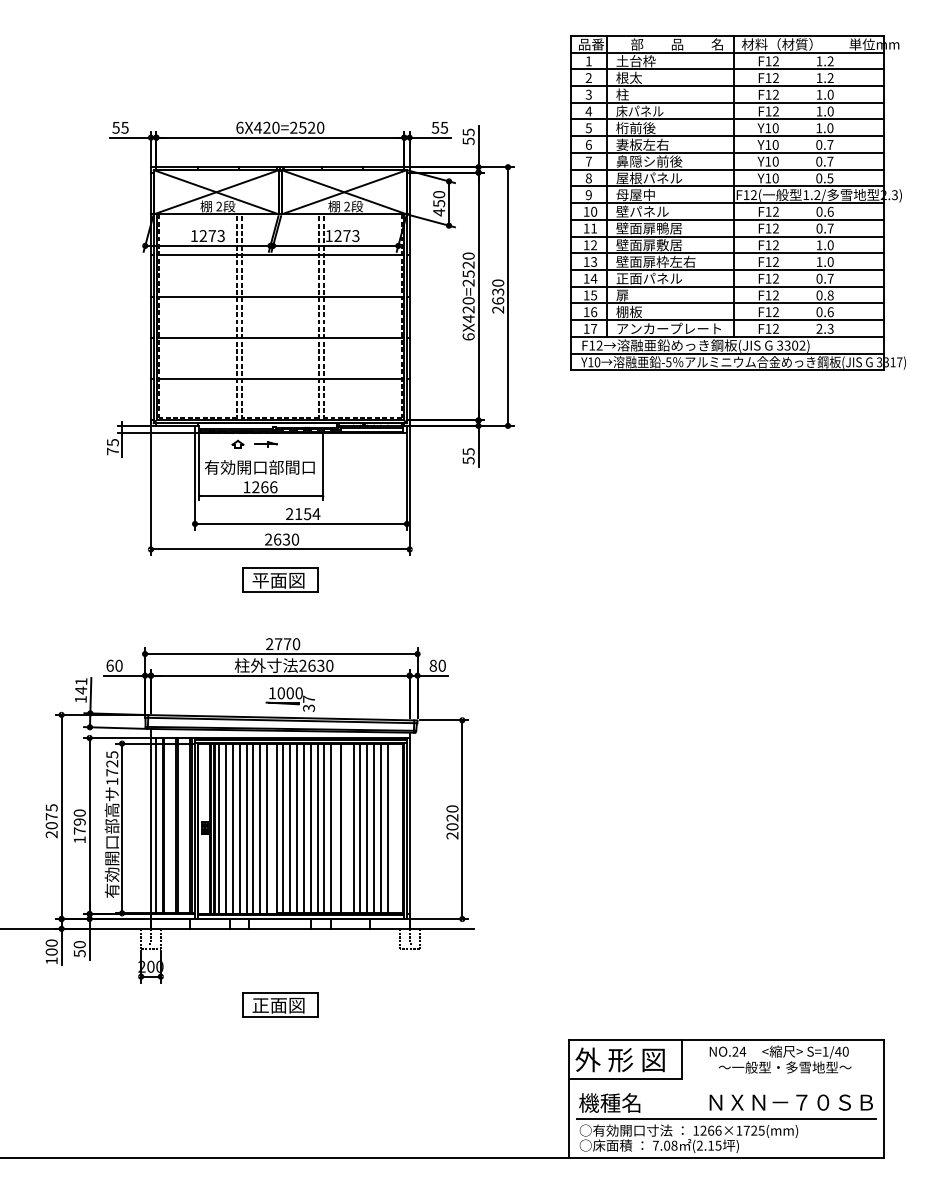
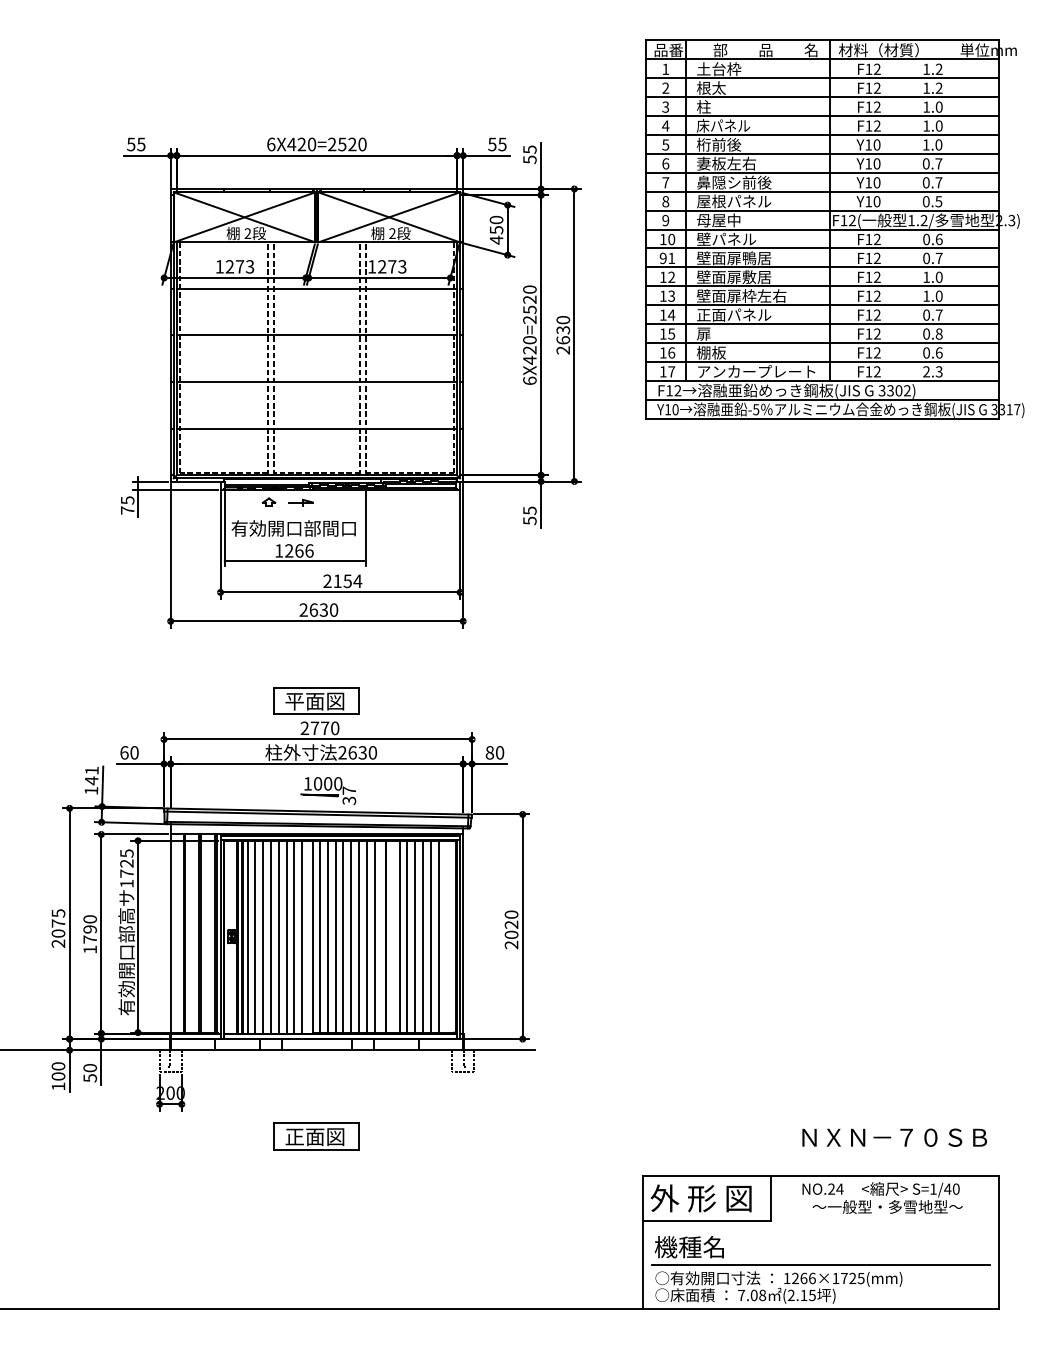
text: (585, 228) -> (662, 258), 11 -> 91
part: (279, 579) -> (316, 700), moved
line: (156, 825) -> (176, 933), removed
text: (791, 1102) -> (894, 1137), moved

